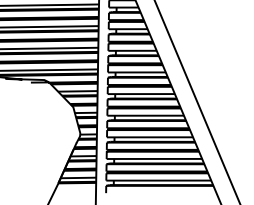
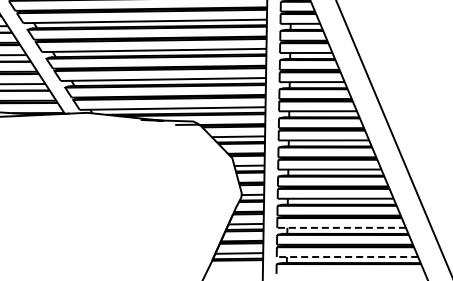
line: (154, 158) -> (341, 227), solid -> dashed
line: (158, 180) -> (347, 257), solid -> dashed

